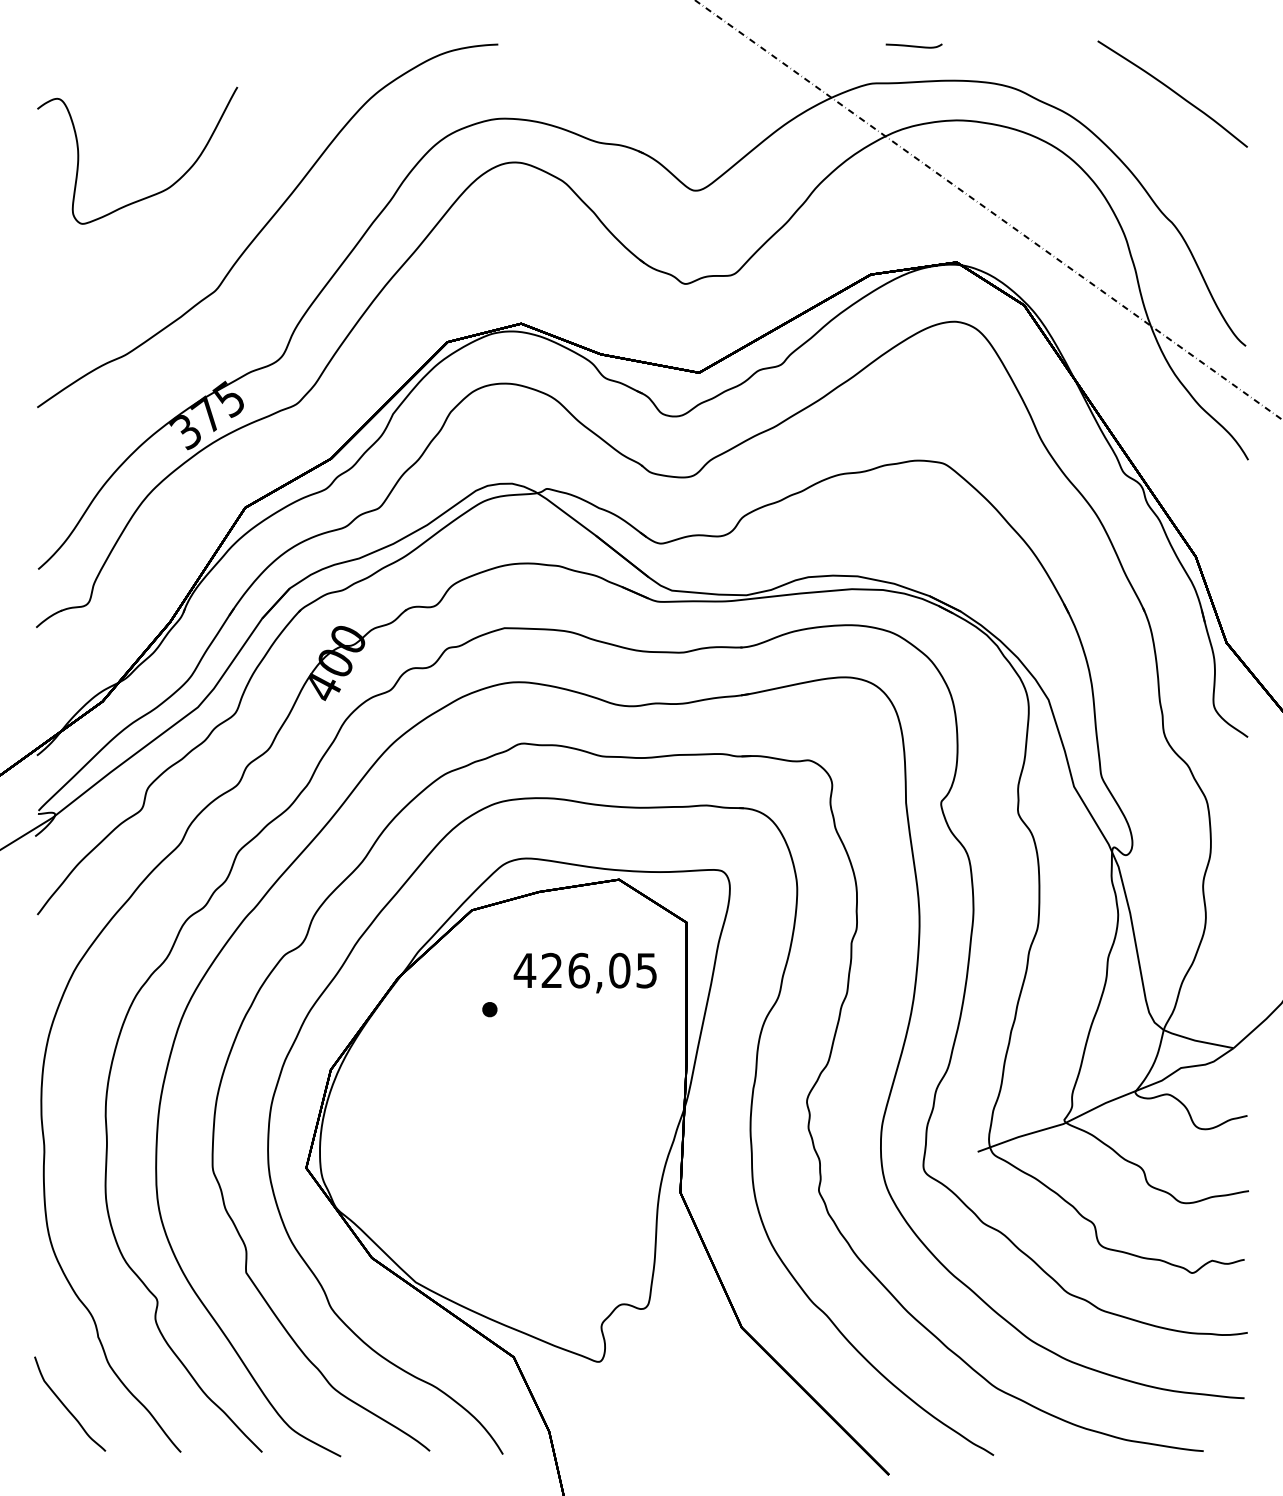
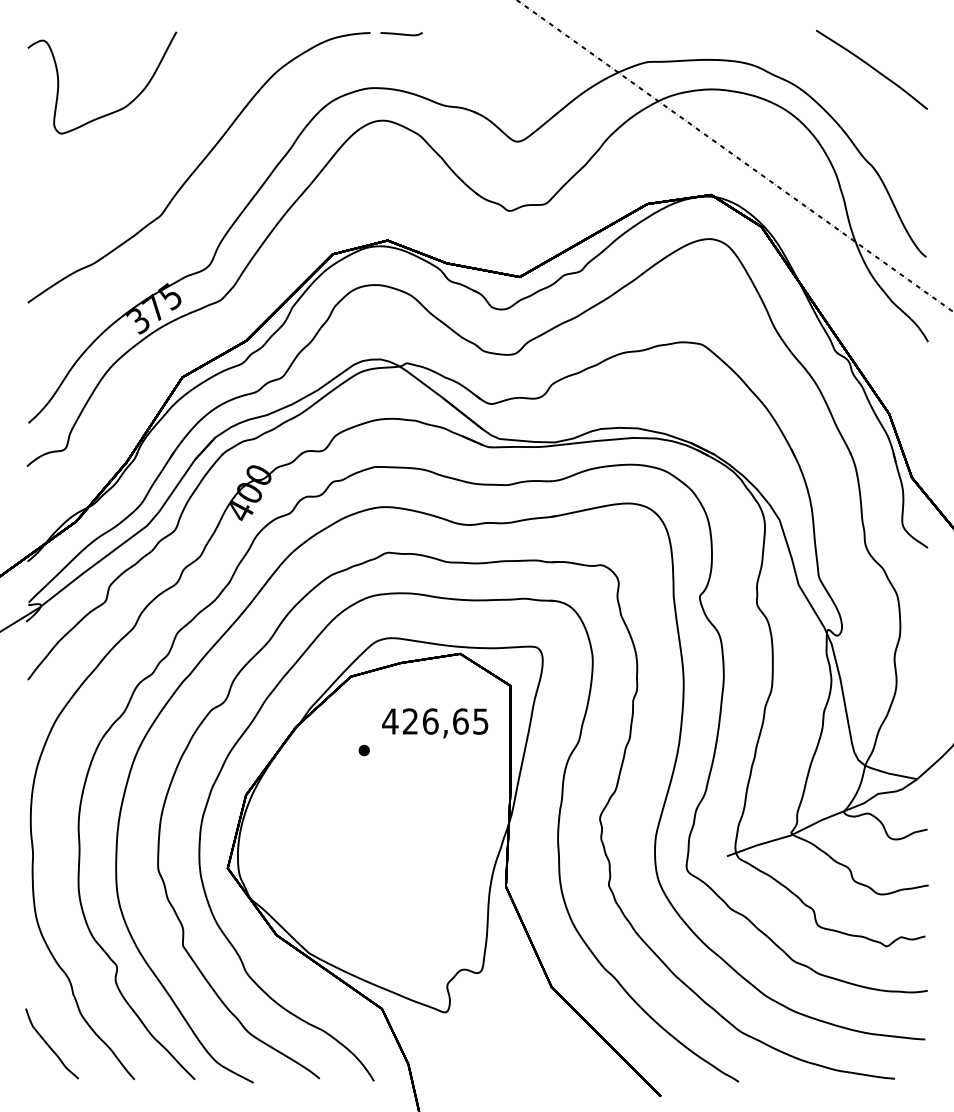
curve: (913, 45) -> (401, 33), moved
curve: (154, 193) -> (114, 111), moved
text: (619, 970) -> (460, 721), 426,05 -> 426,65

